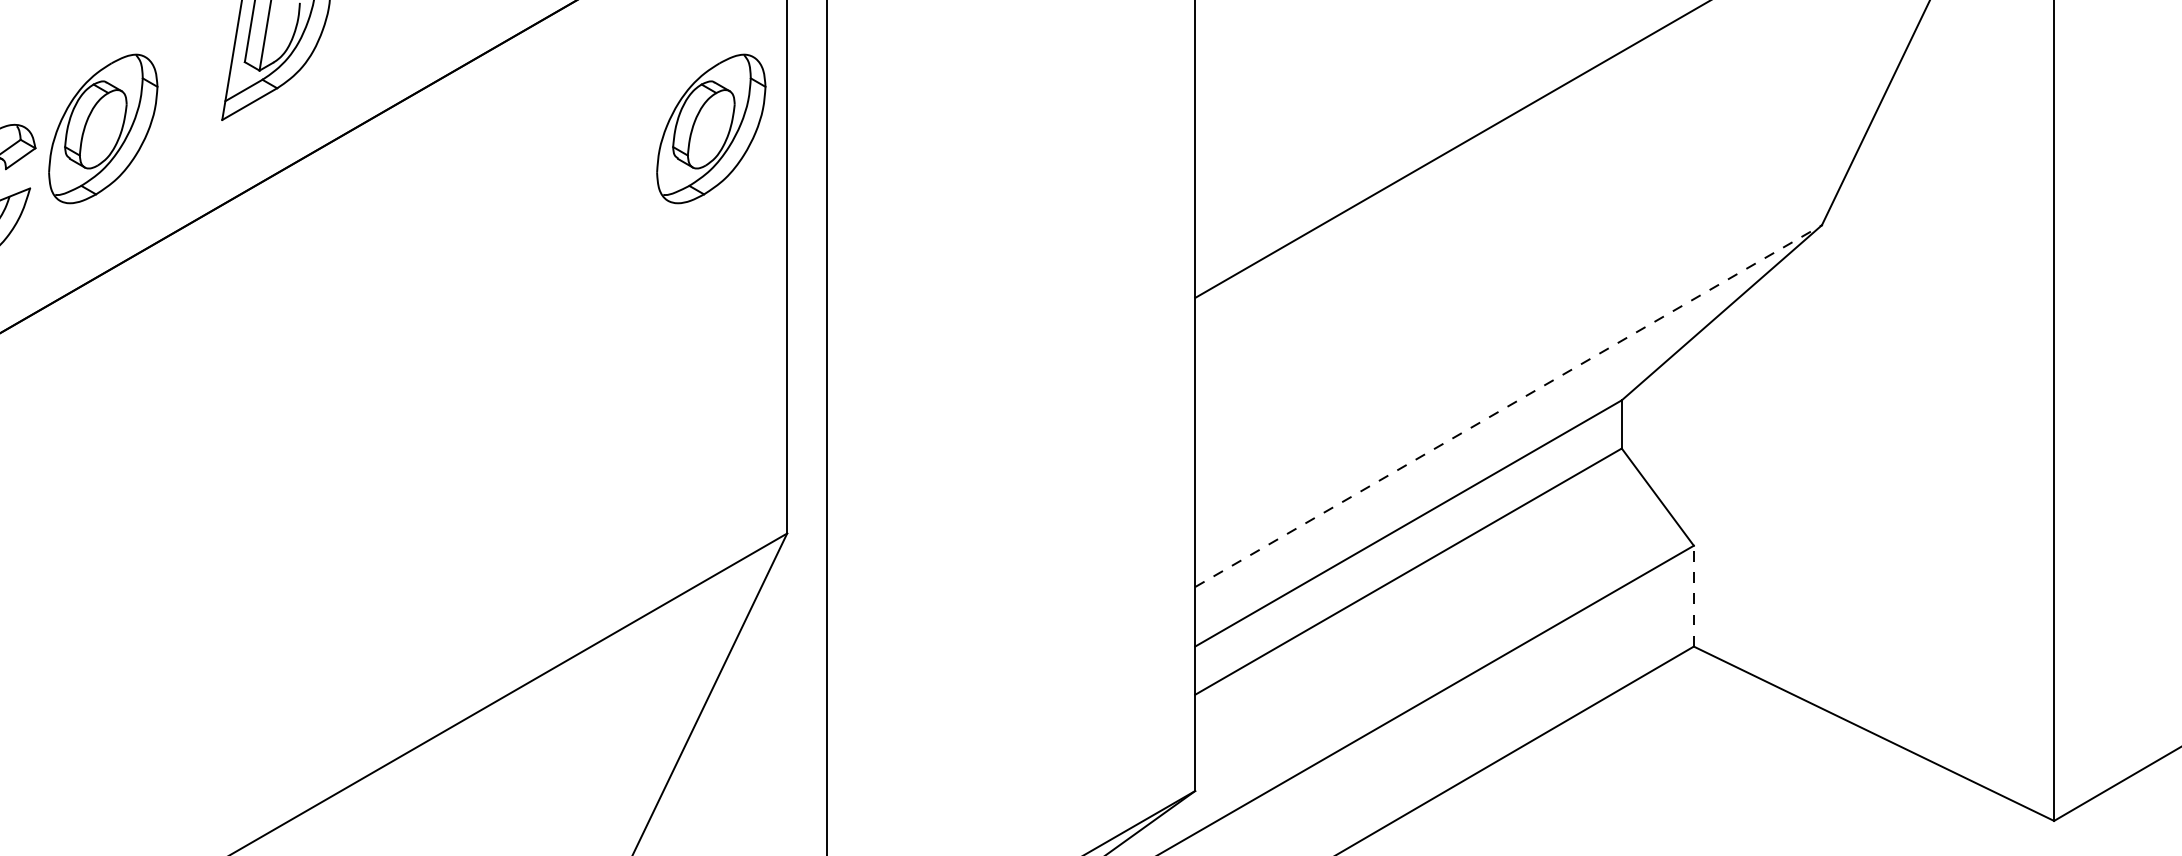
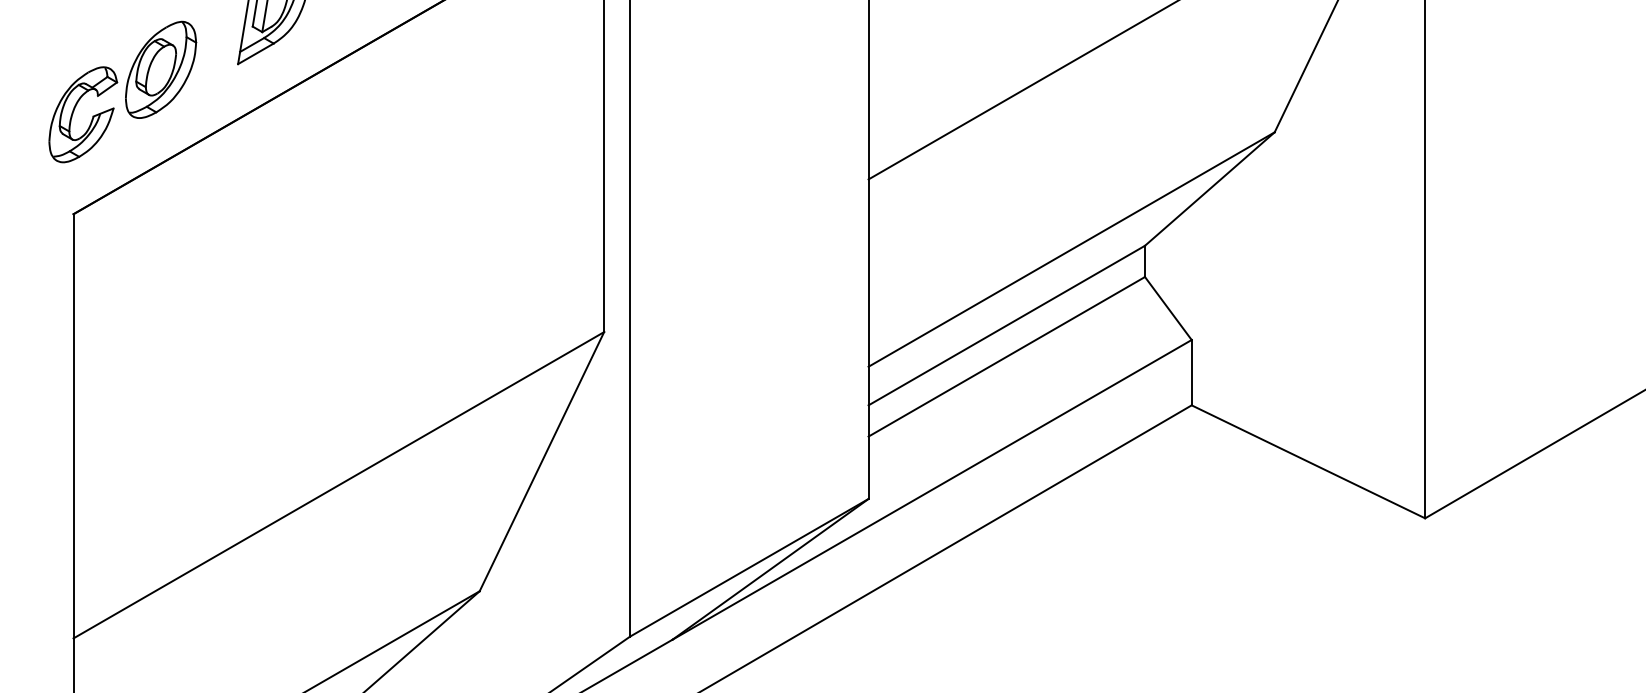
part: (712, 128) -> (555, 69), removed
line: (1509, 406) -> (1072, 249), dashed -> solid
line: (1693, 595) -> (1191, 372), dashed -> solid

